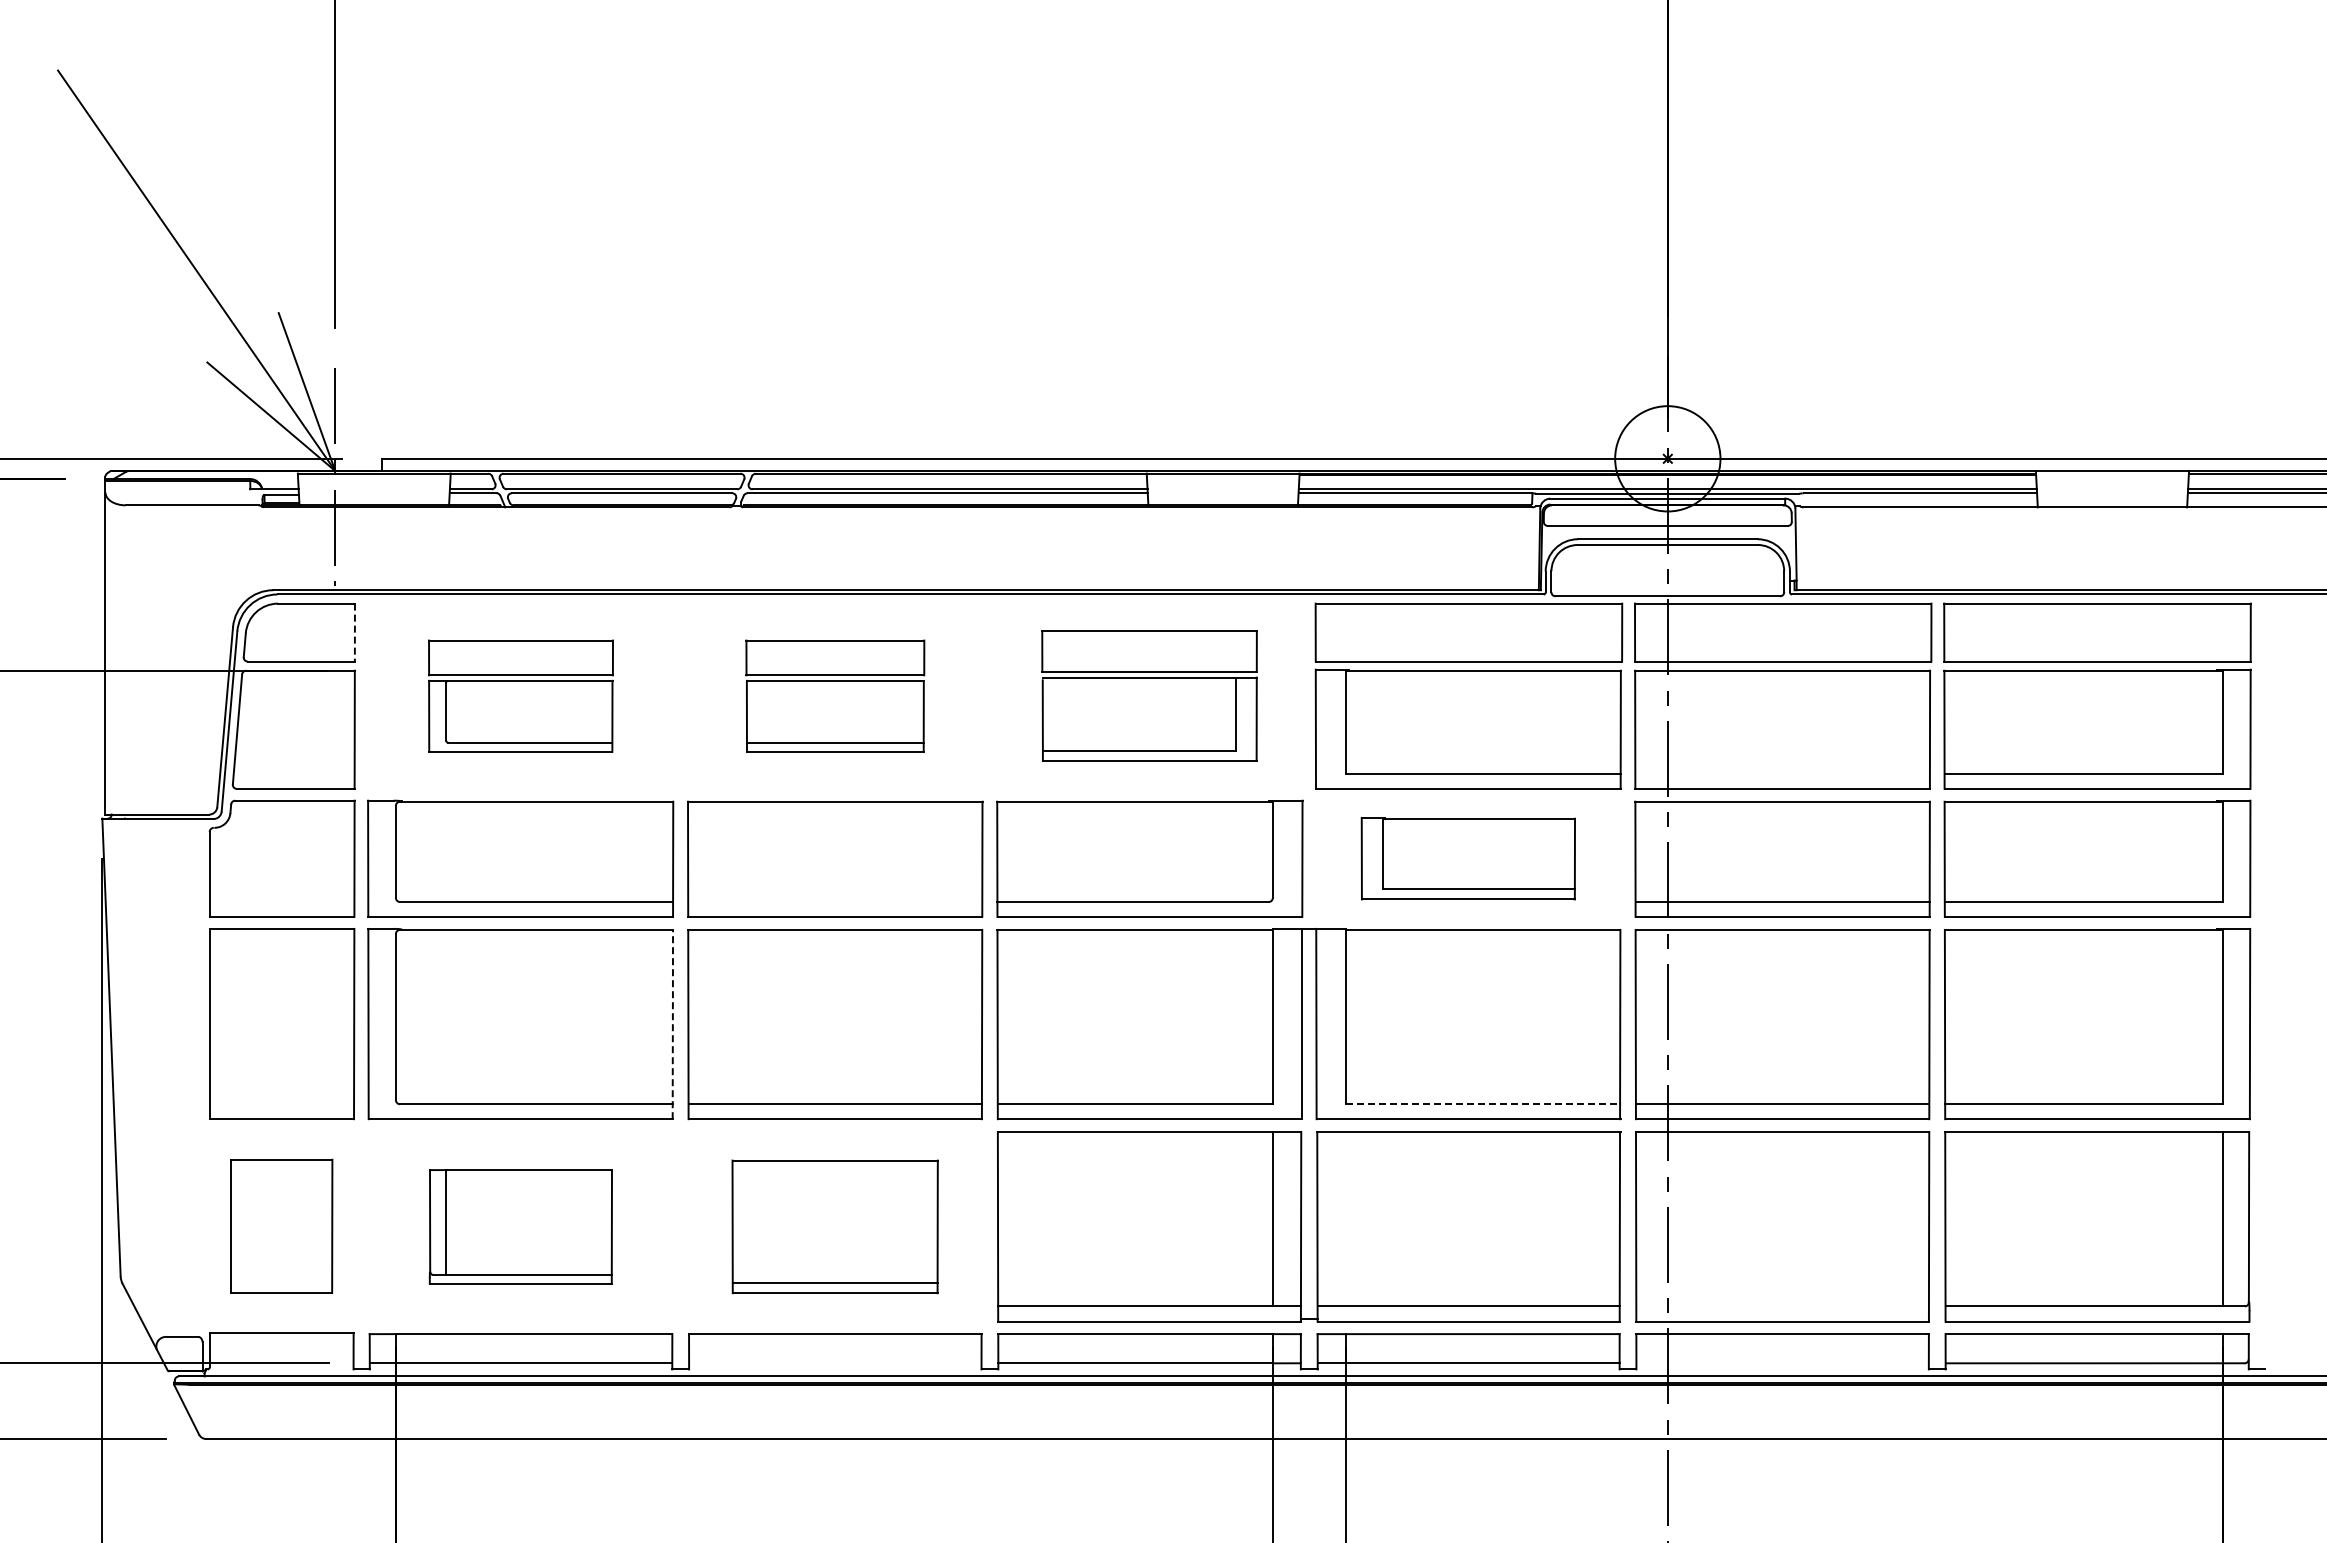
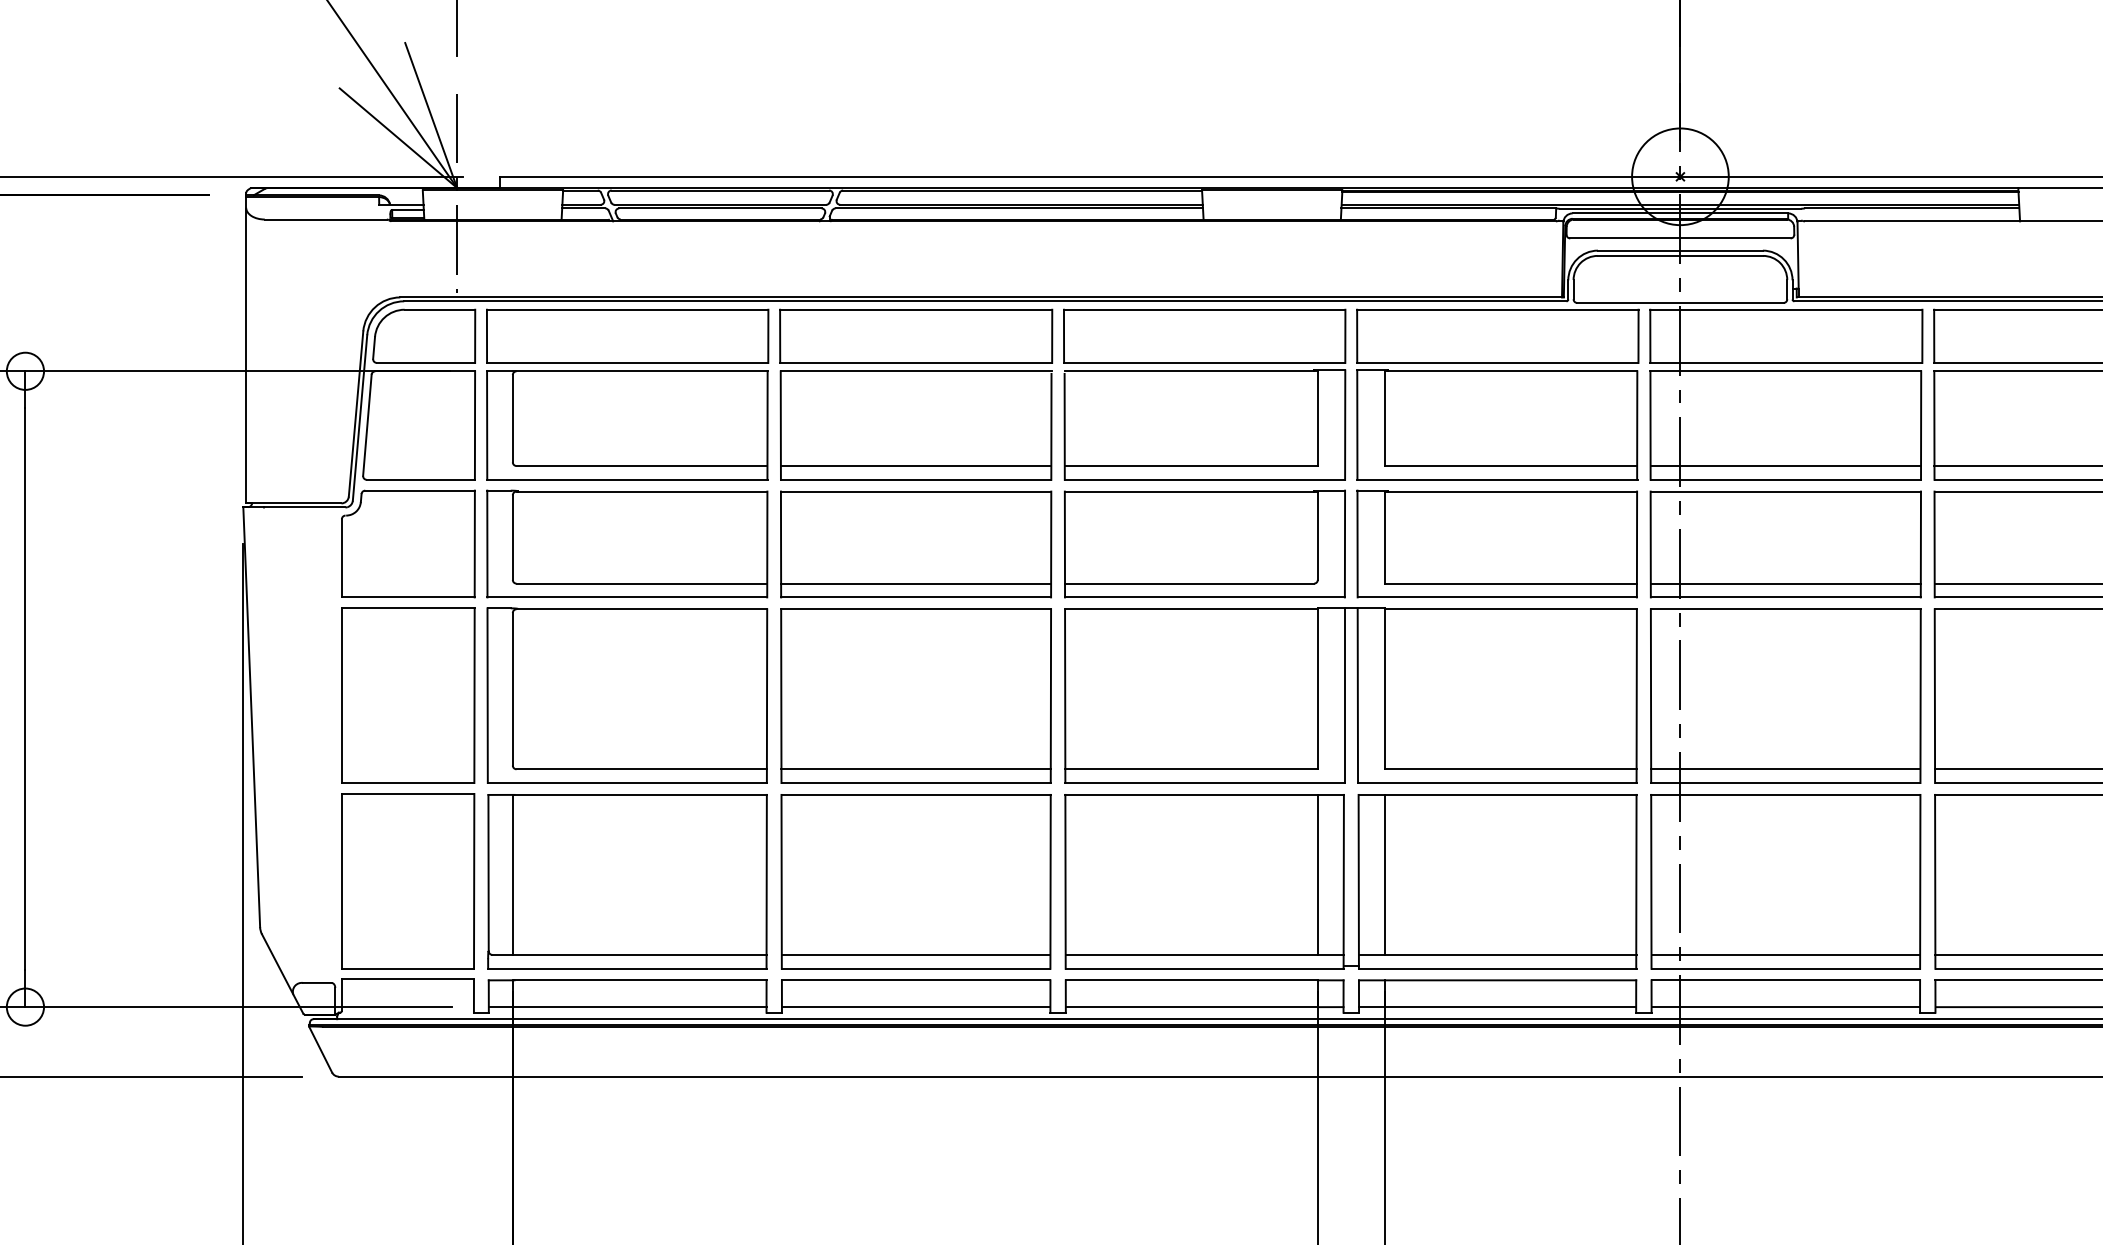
line: (354, 632) -> (474, 336), dashed -> solid
part: (520, 695) -> (627, 394), size x1.67
part: (835, 695) -> (916, 394), size x1.67
part: (1149, 695) -> (1204, 394), size x1.43
line: (1782, 773) -> (1785, 465), added
part: (1468, 858) -> (1497, 543), size x1.43
line: (835, 902) -> (916, 584), added
line: (672, 1024) -> (766, 696), dashed -> solid
line: (1483, 1104) -> (1511, 769), dashed -> solid
line: (1345, 1219) -> (1384, 875), added
part: (281, 1226) -> (407, 881), size x1.43
part: (520, 1226) -> (627, 881), size x1.67
part: (834, 1226) -> (915, 881), size x1.43
line: (1782, 1306) -> (1785, 954), added
line: (835, 1363) -> (916, 1007), added
line: (1782, 1363) -> (1785, 1007), added

